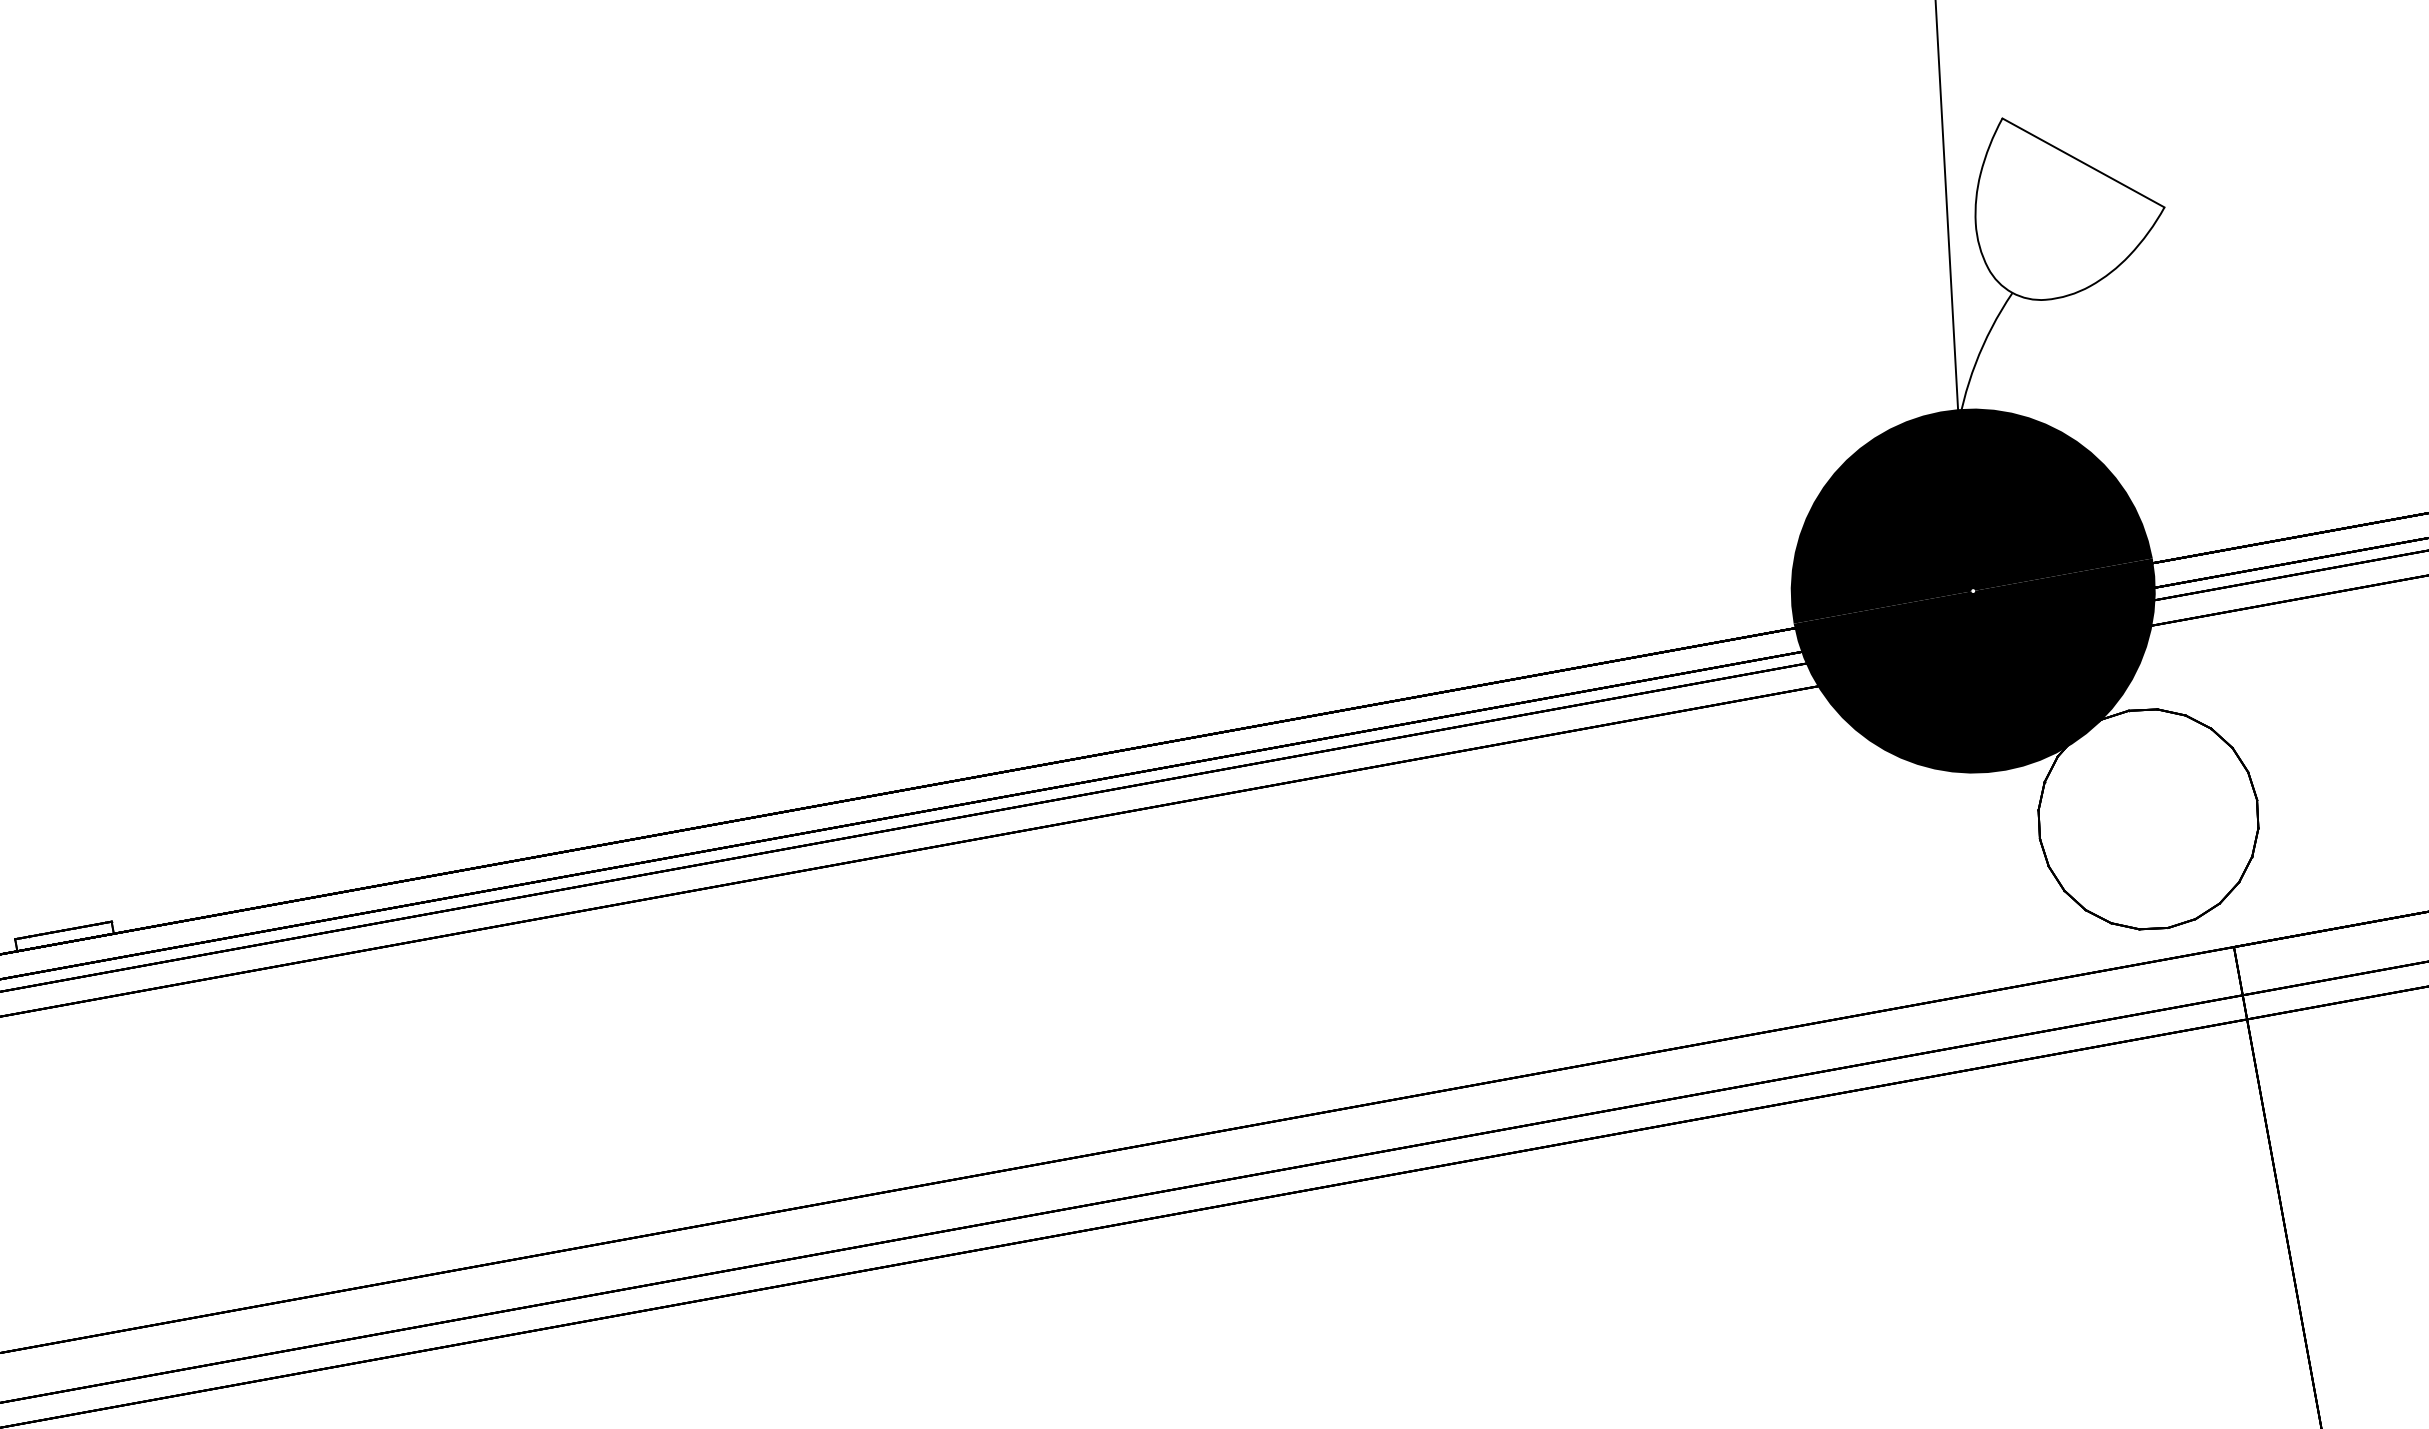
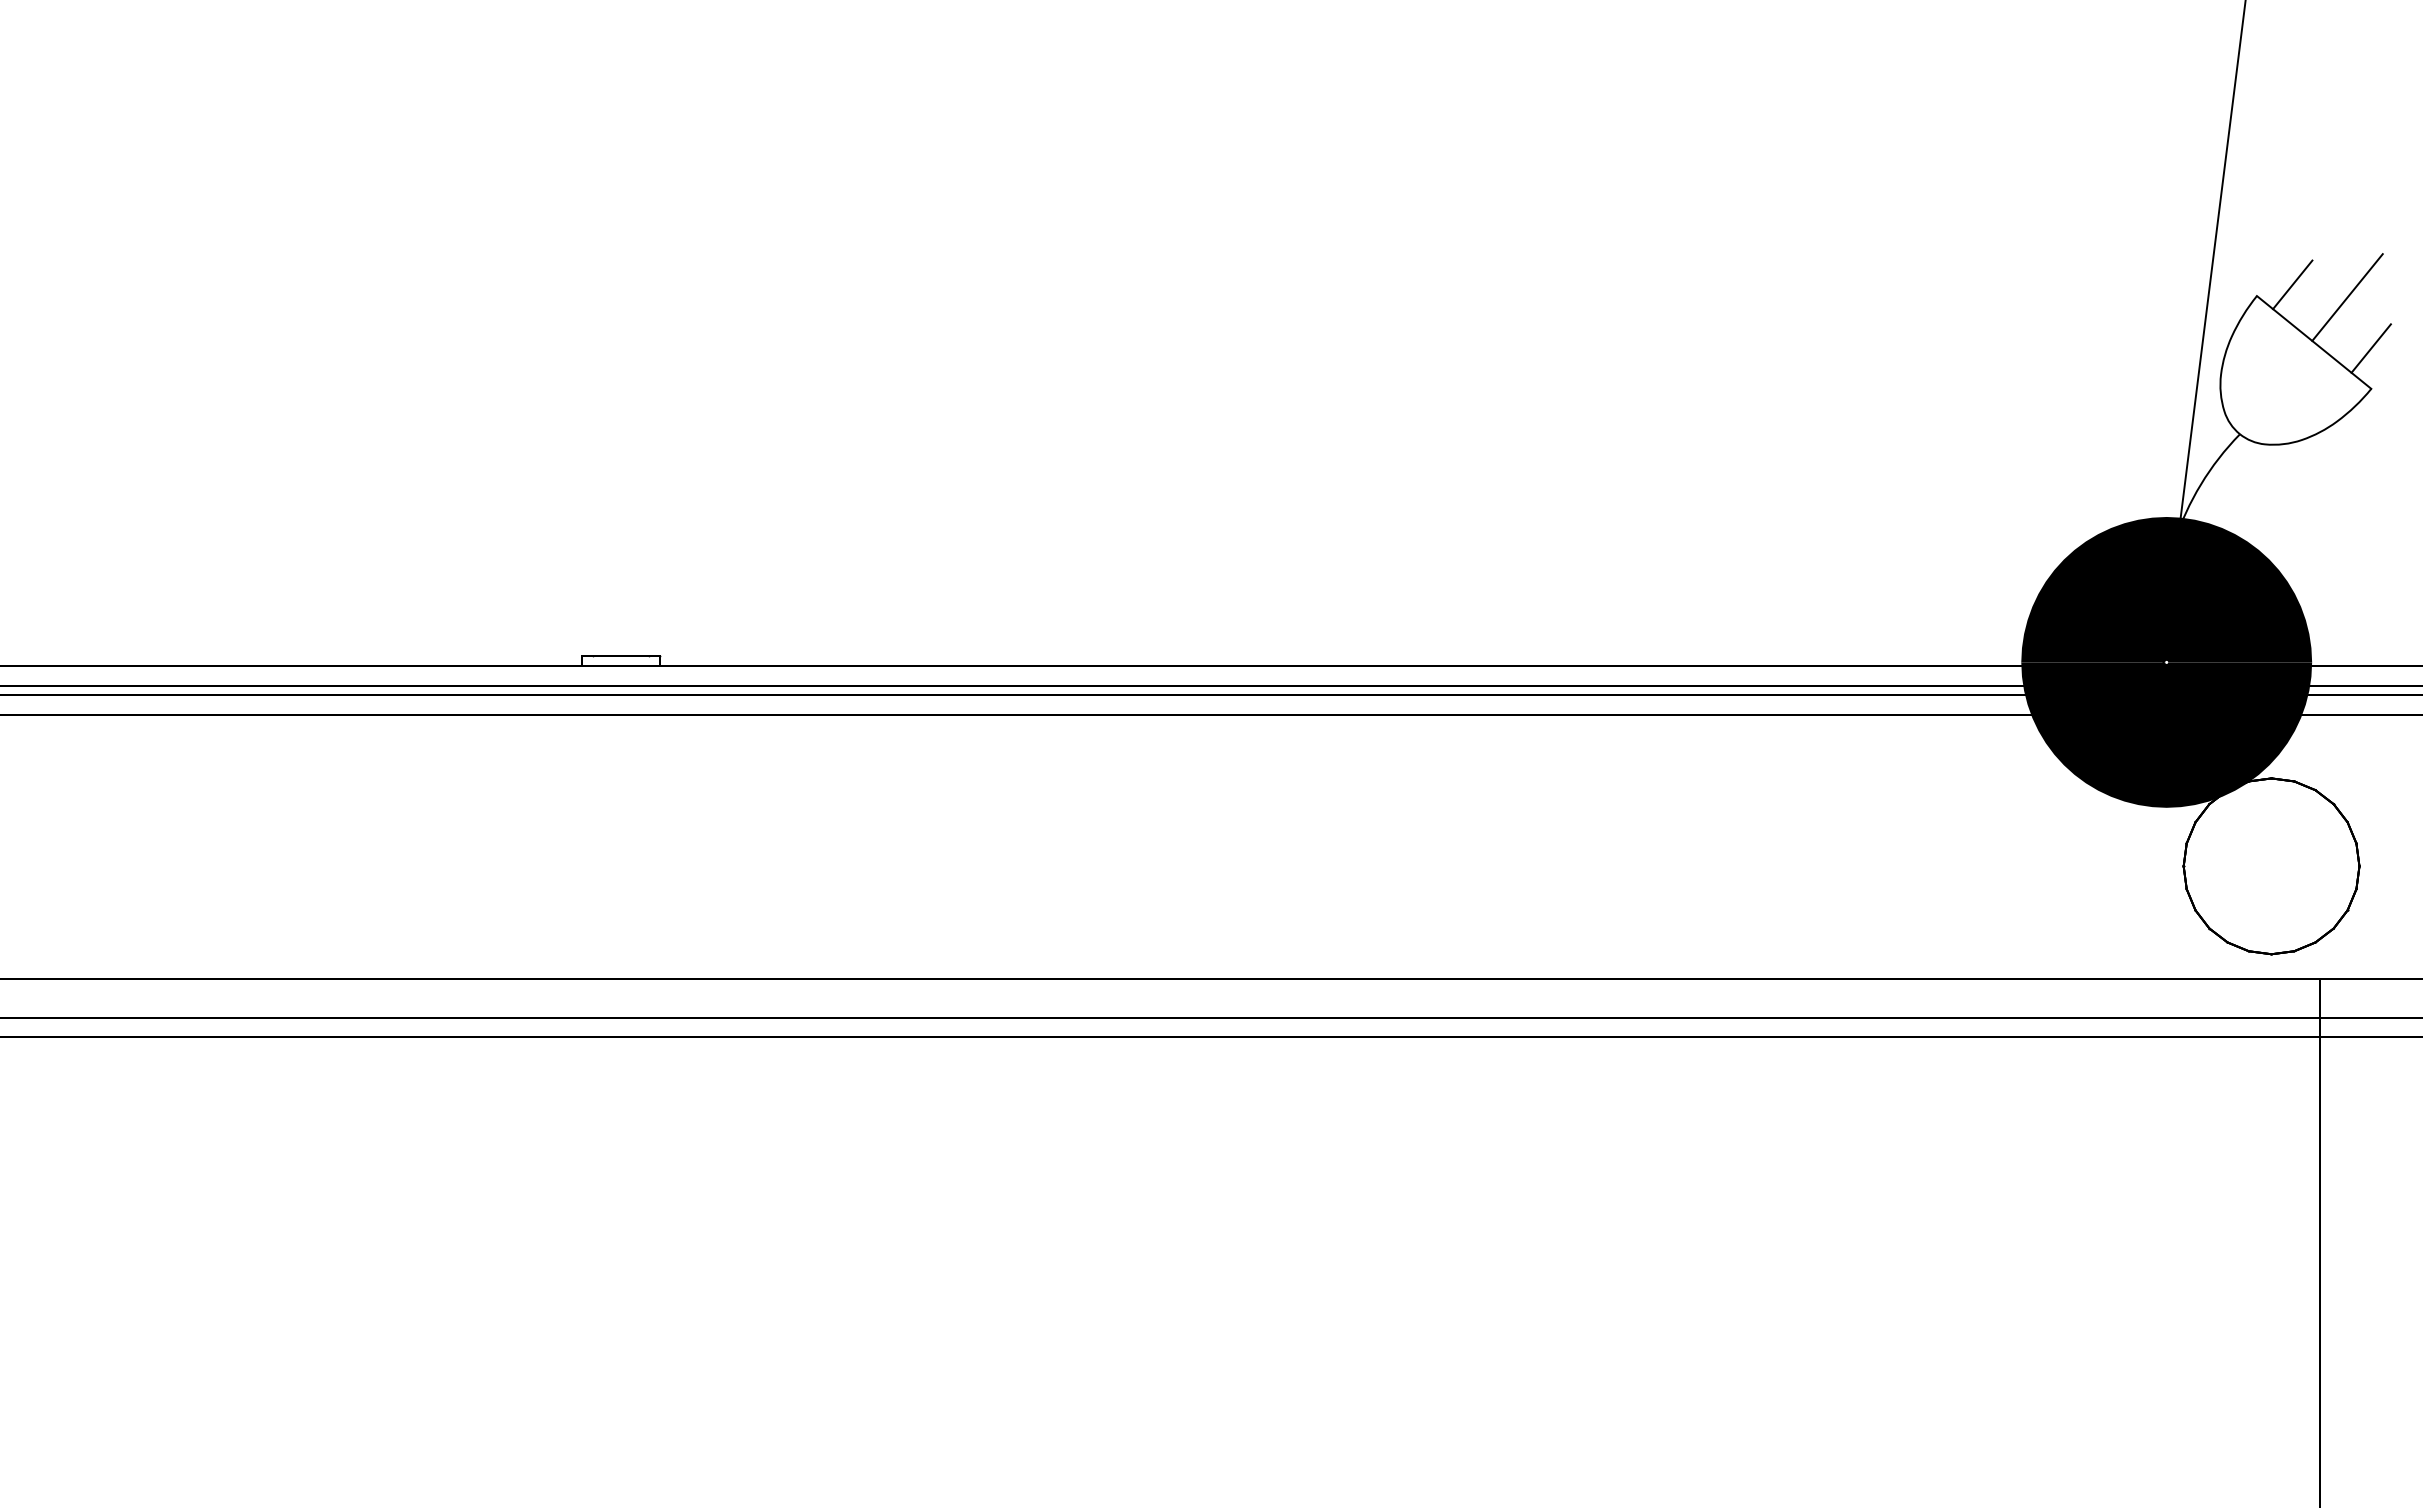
line: (2043, 96) -> (2292, 284), added
line: (2114, 99) -> (2347, 297), added
line: (2154, 157) -> (2370, 348), added

